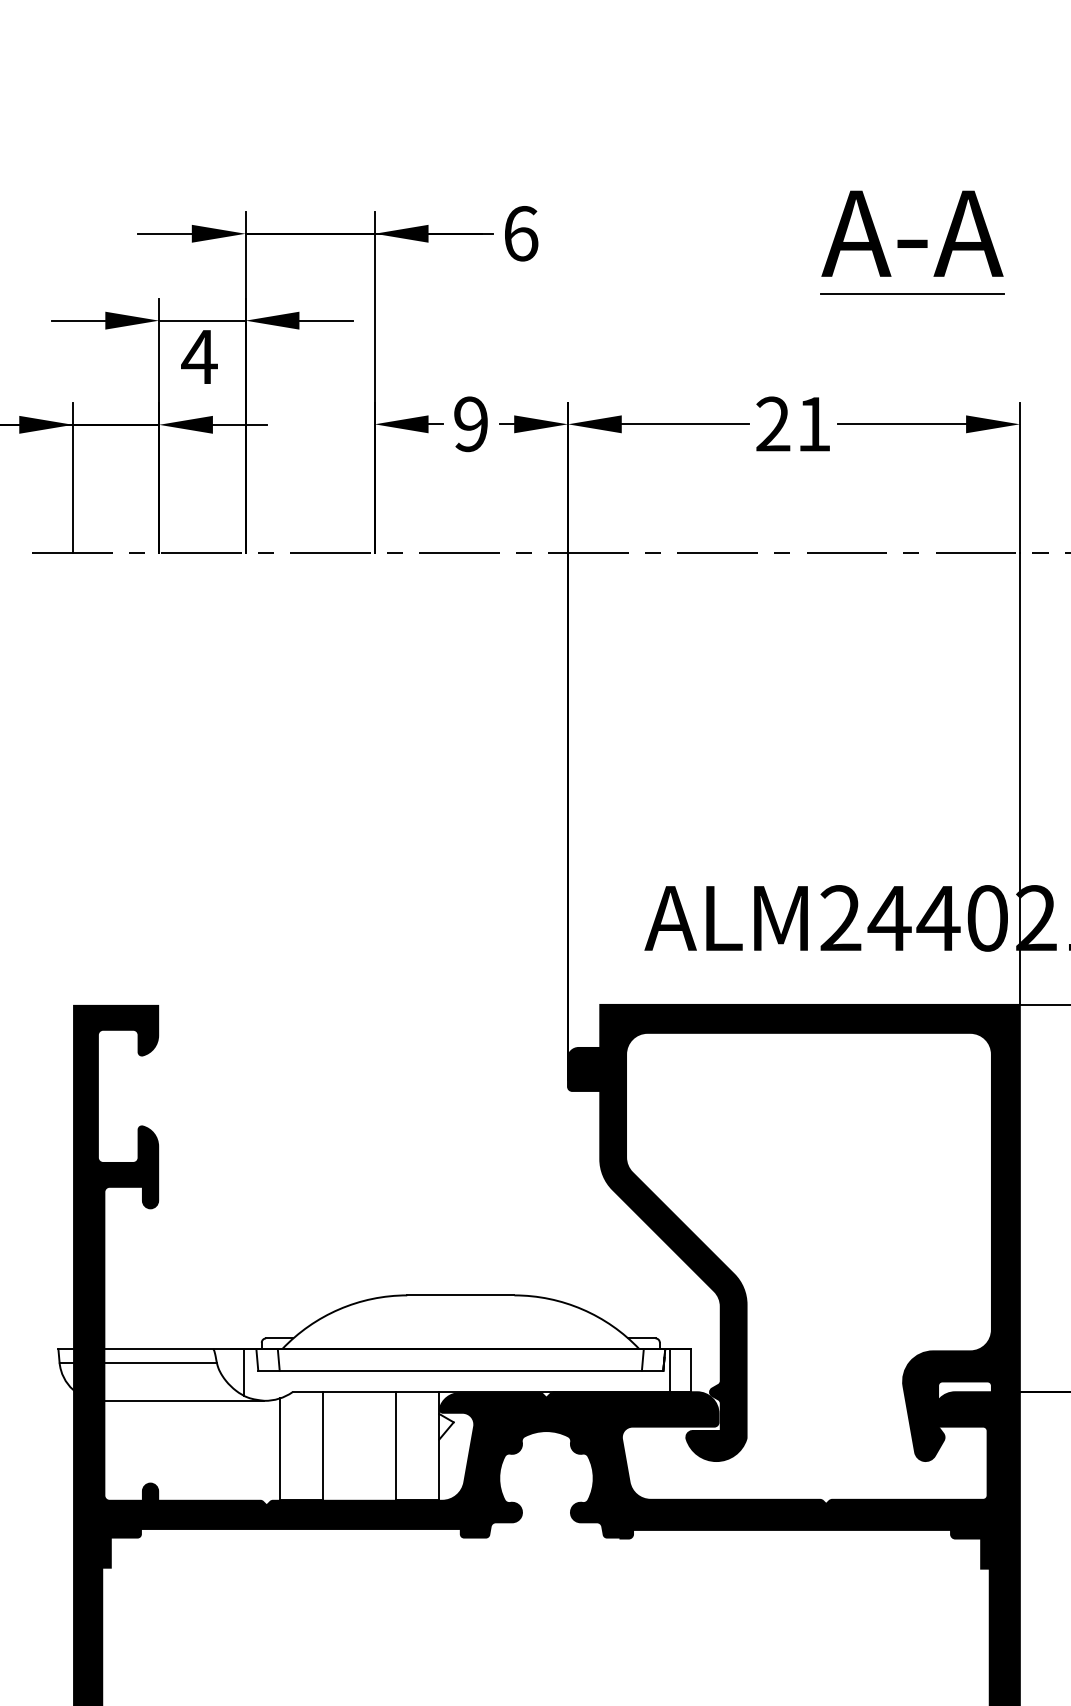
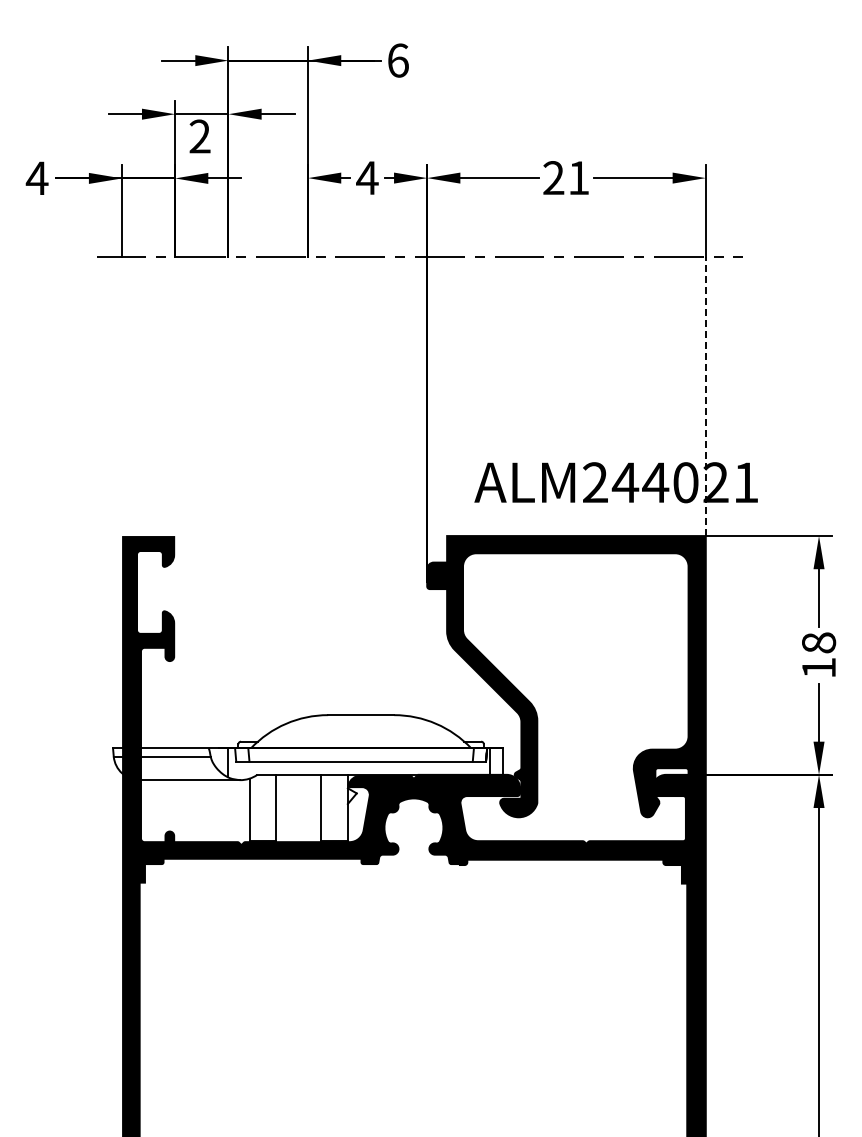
part: (912, 243) -> (639, 66), removed
text: (198, 356) -> (199, 136), 4 -> 2
text: (471, 424) -> (367, 178), 9 -> 4
line: (1019, 778) -> (705, 396), solid -> dashed

